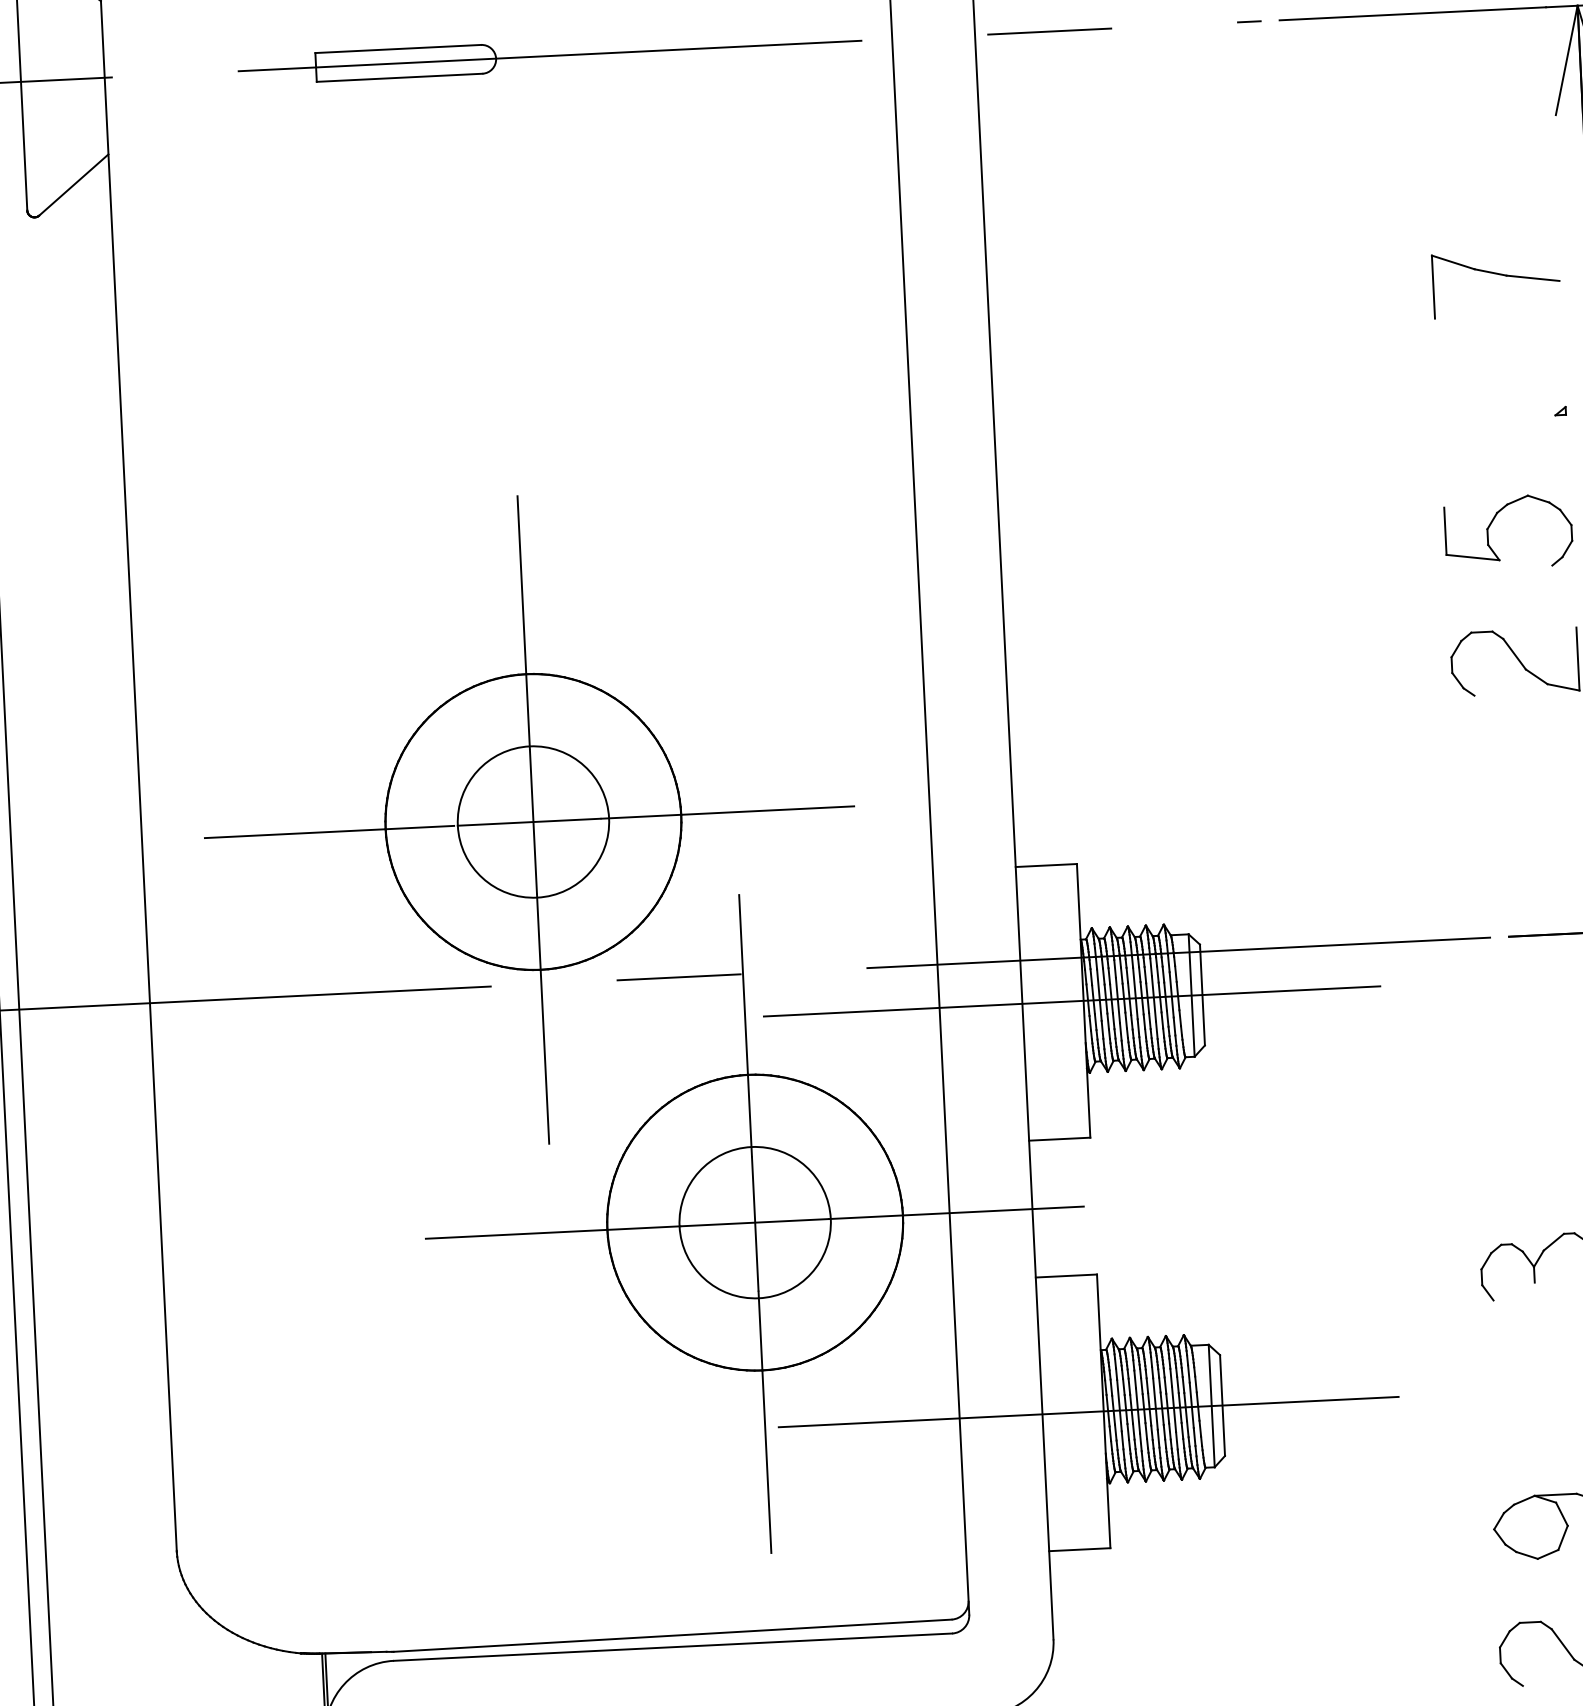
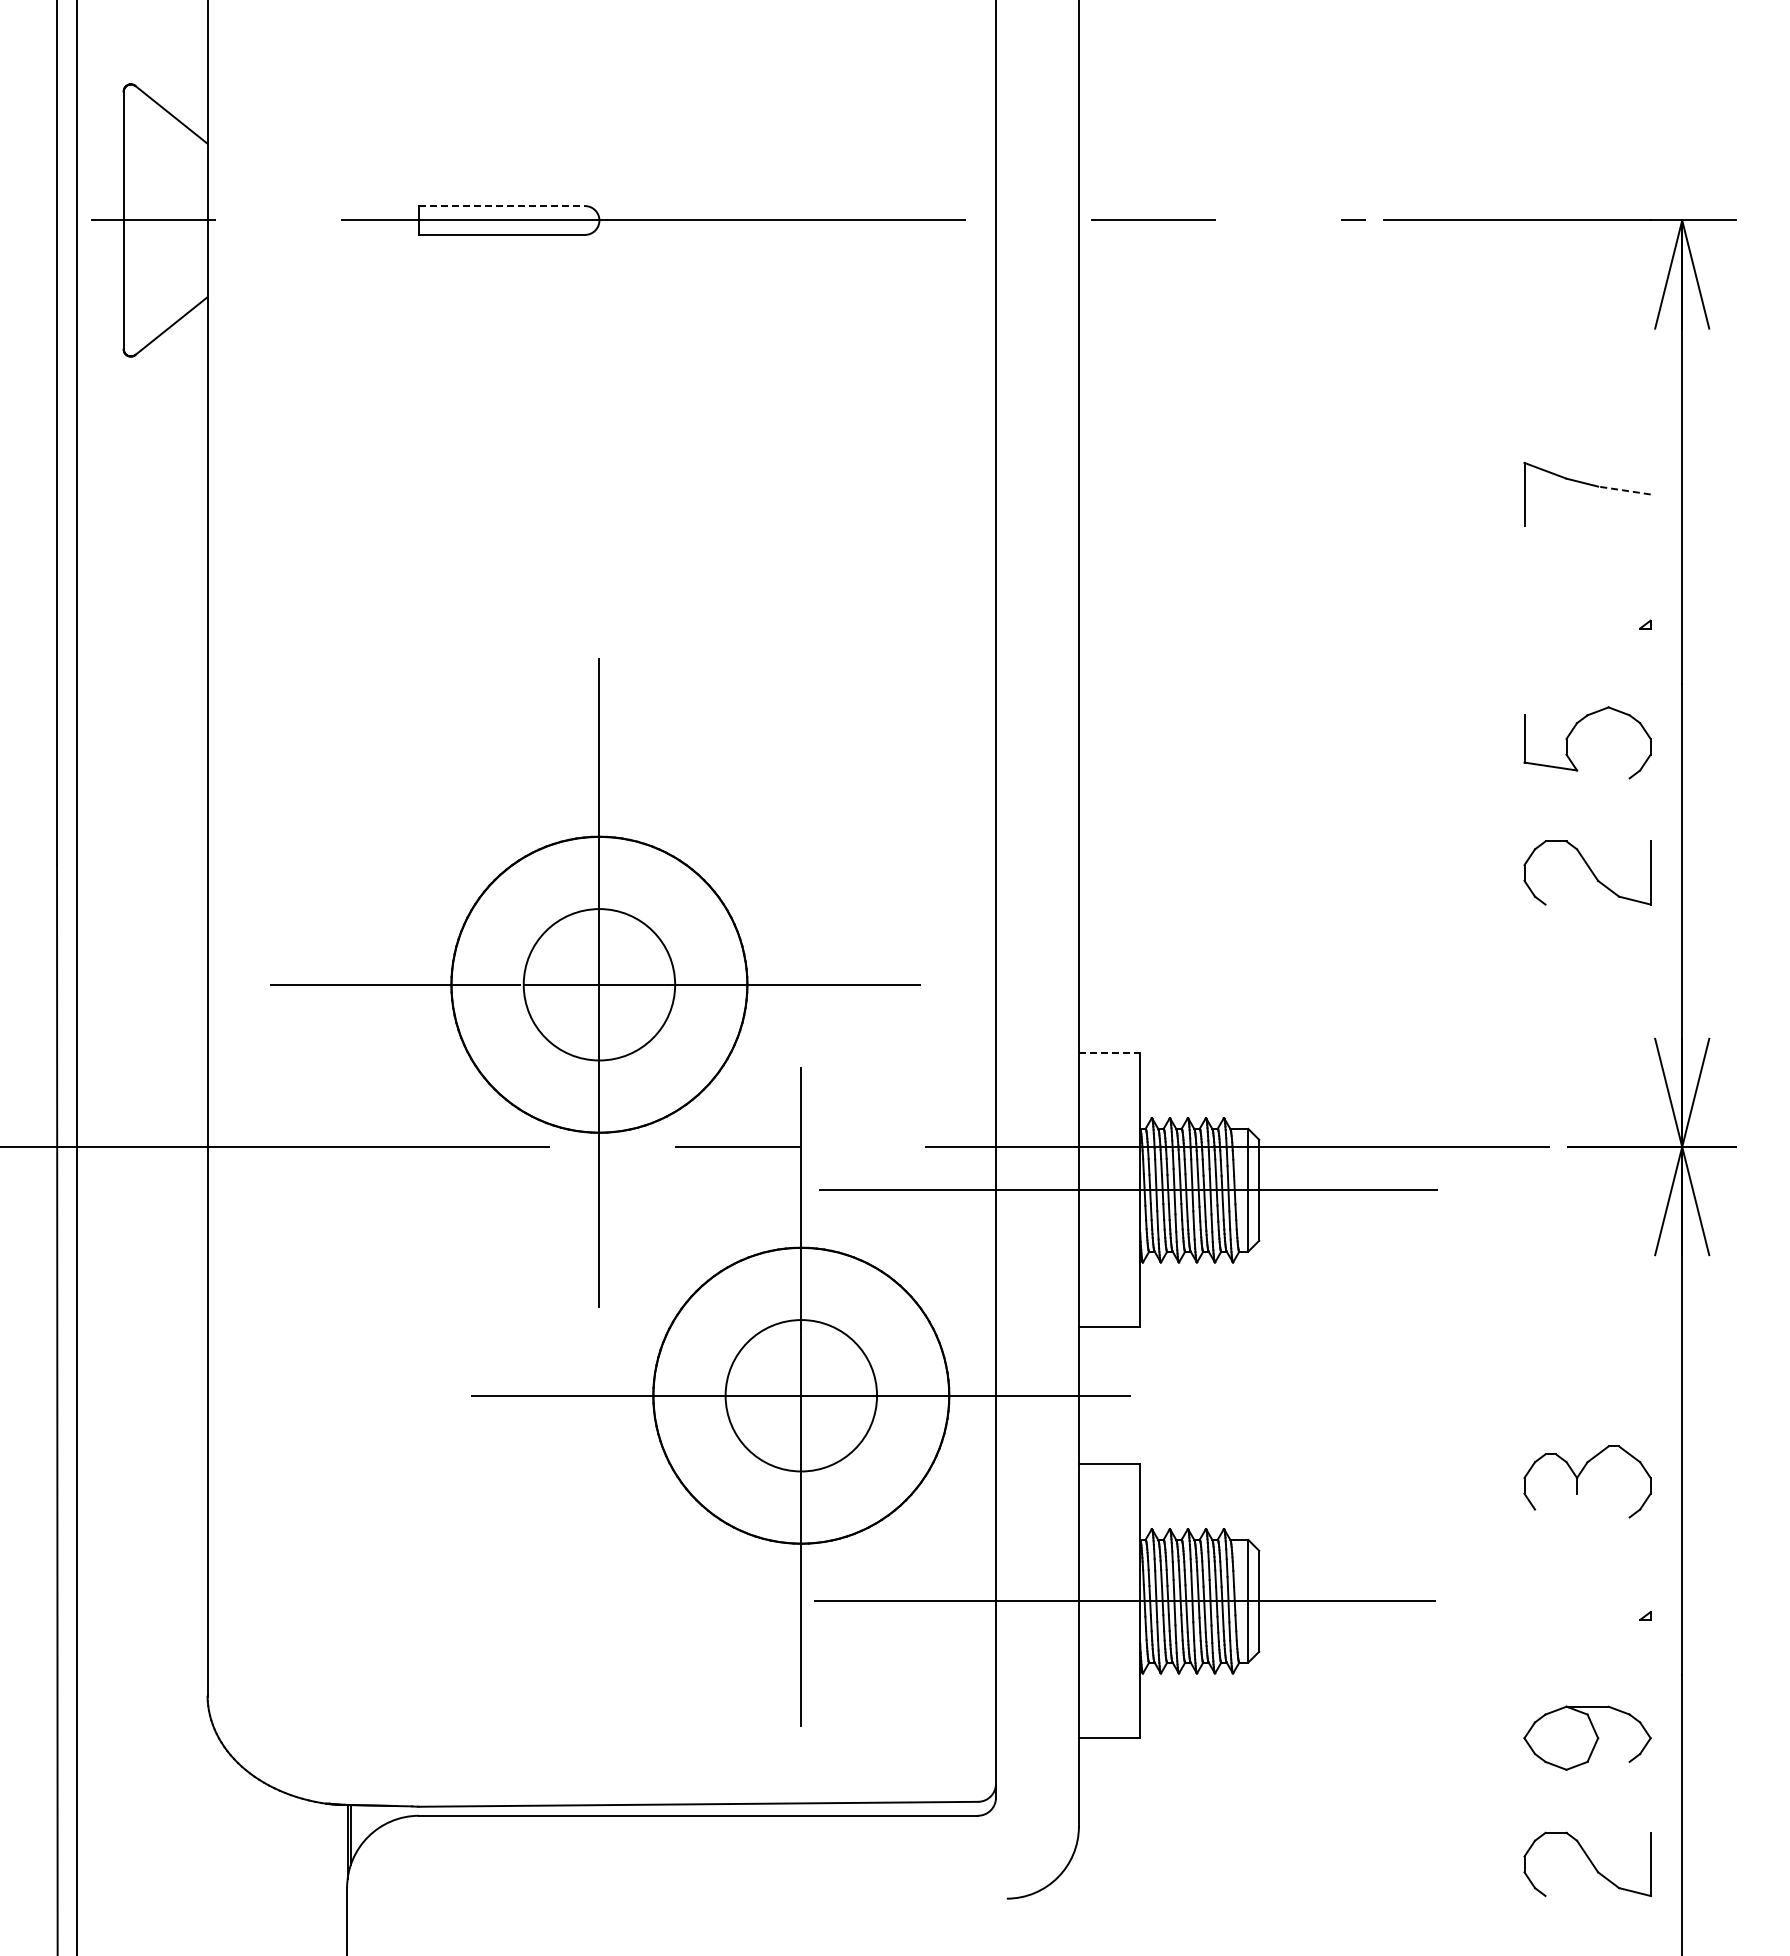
line: (398, 49) -> (502, 206), solid -> dashed
line: (1533, 278) -> (1624, 490), solid -> dashed
line: (1046, 865) -> (1109, 1053), solid -> dashed

